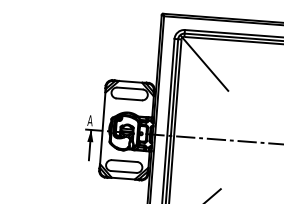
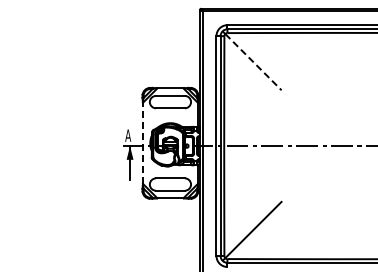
line: (205, 64) -> (253, 62), solid -> dashed
line: (102, 128) -> (142, 143), solid -> dashed

